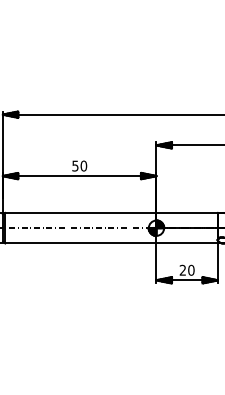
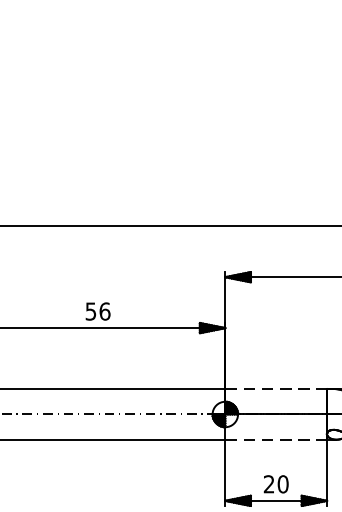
text: (83, 165) -> (104, 310), 50 -> 56
line: (187, 212) -> (276, 388), solid -> dashed
line: (187, 243) -> (276, 439), solid -> dashed

